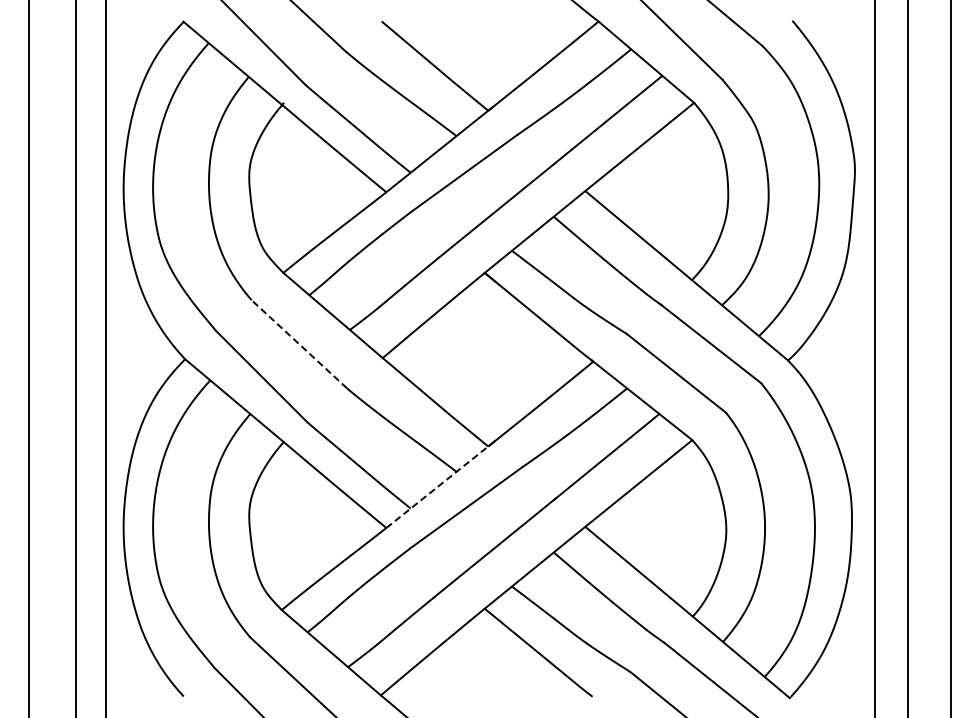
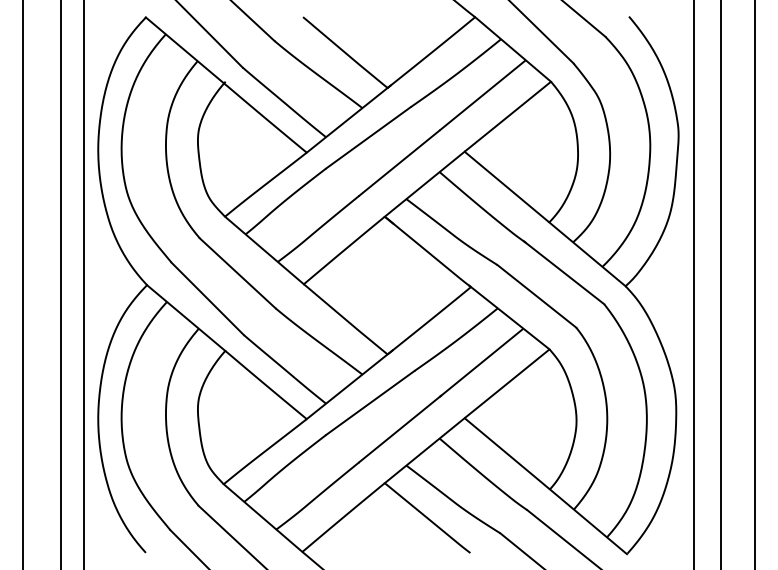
line: (299, 344) -> (237, 273), dashed -> solid
line: (437, 486) -> (347, 386), dashed -> solid

